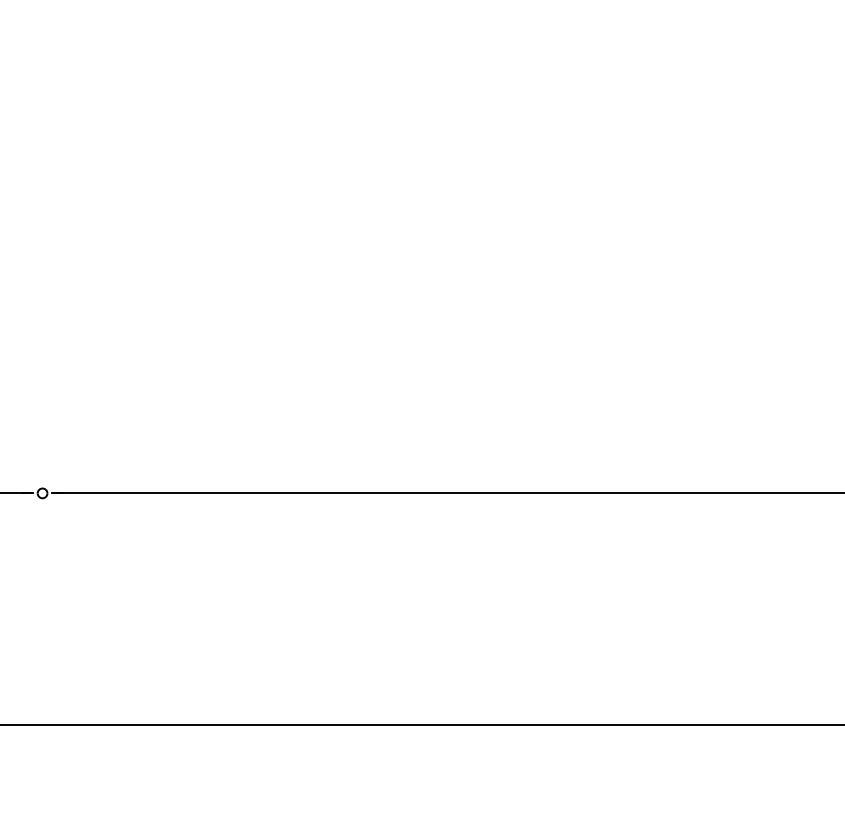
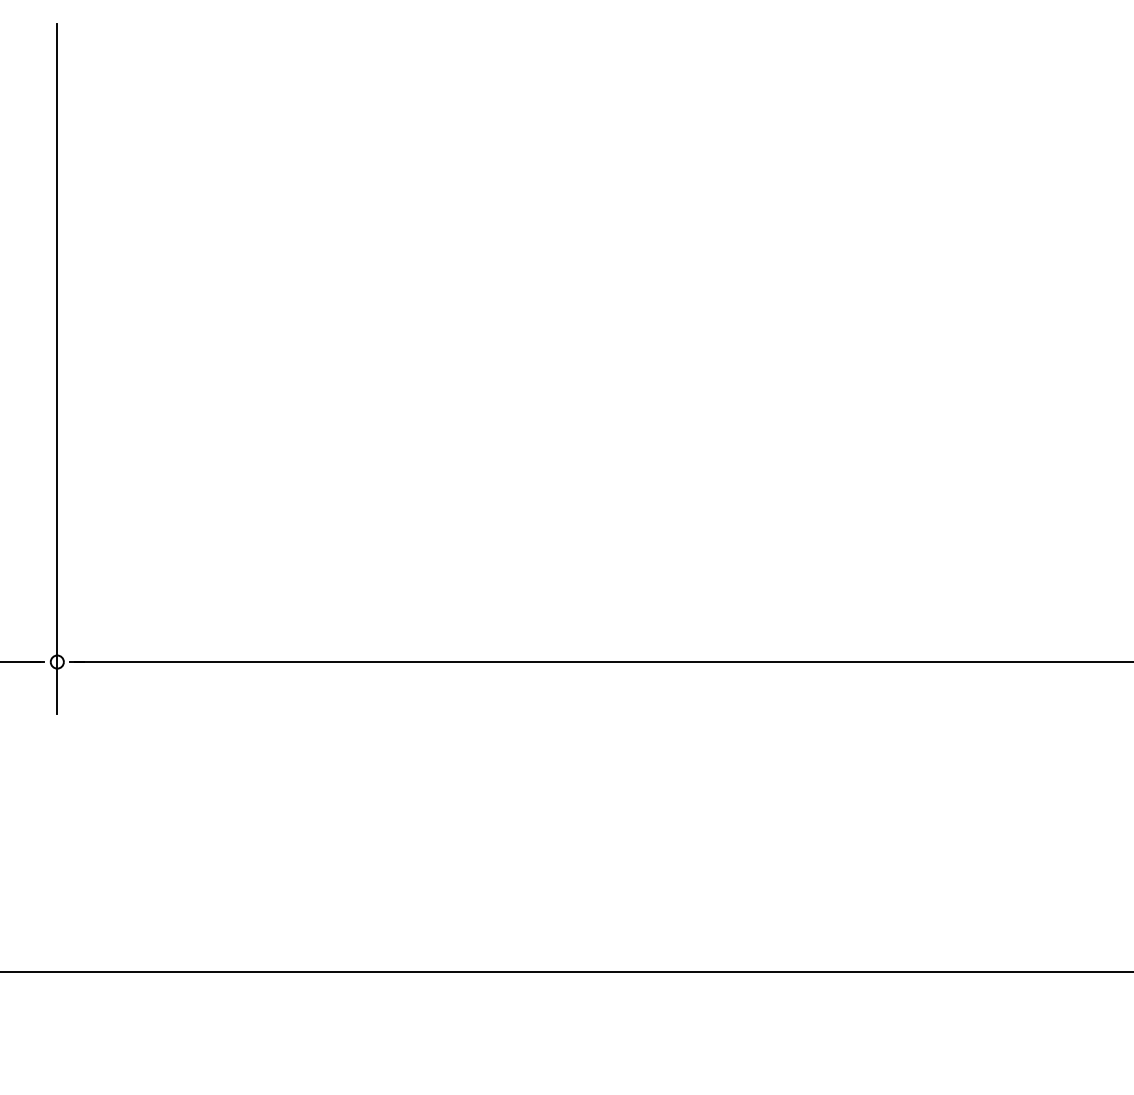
line: (42, 274) -> (57, 368), added

